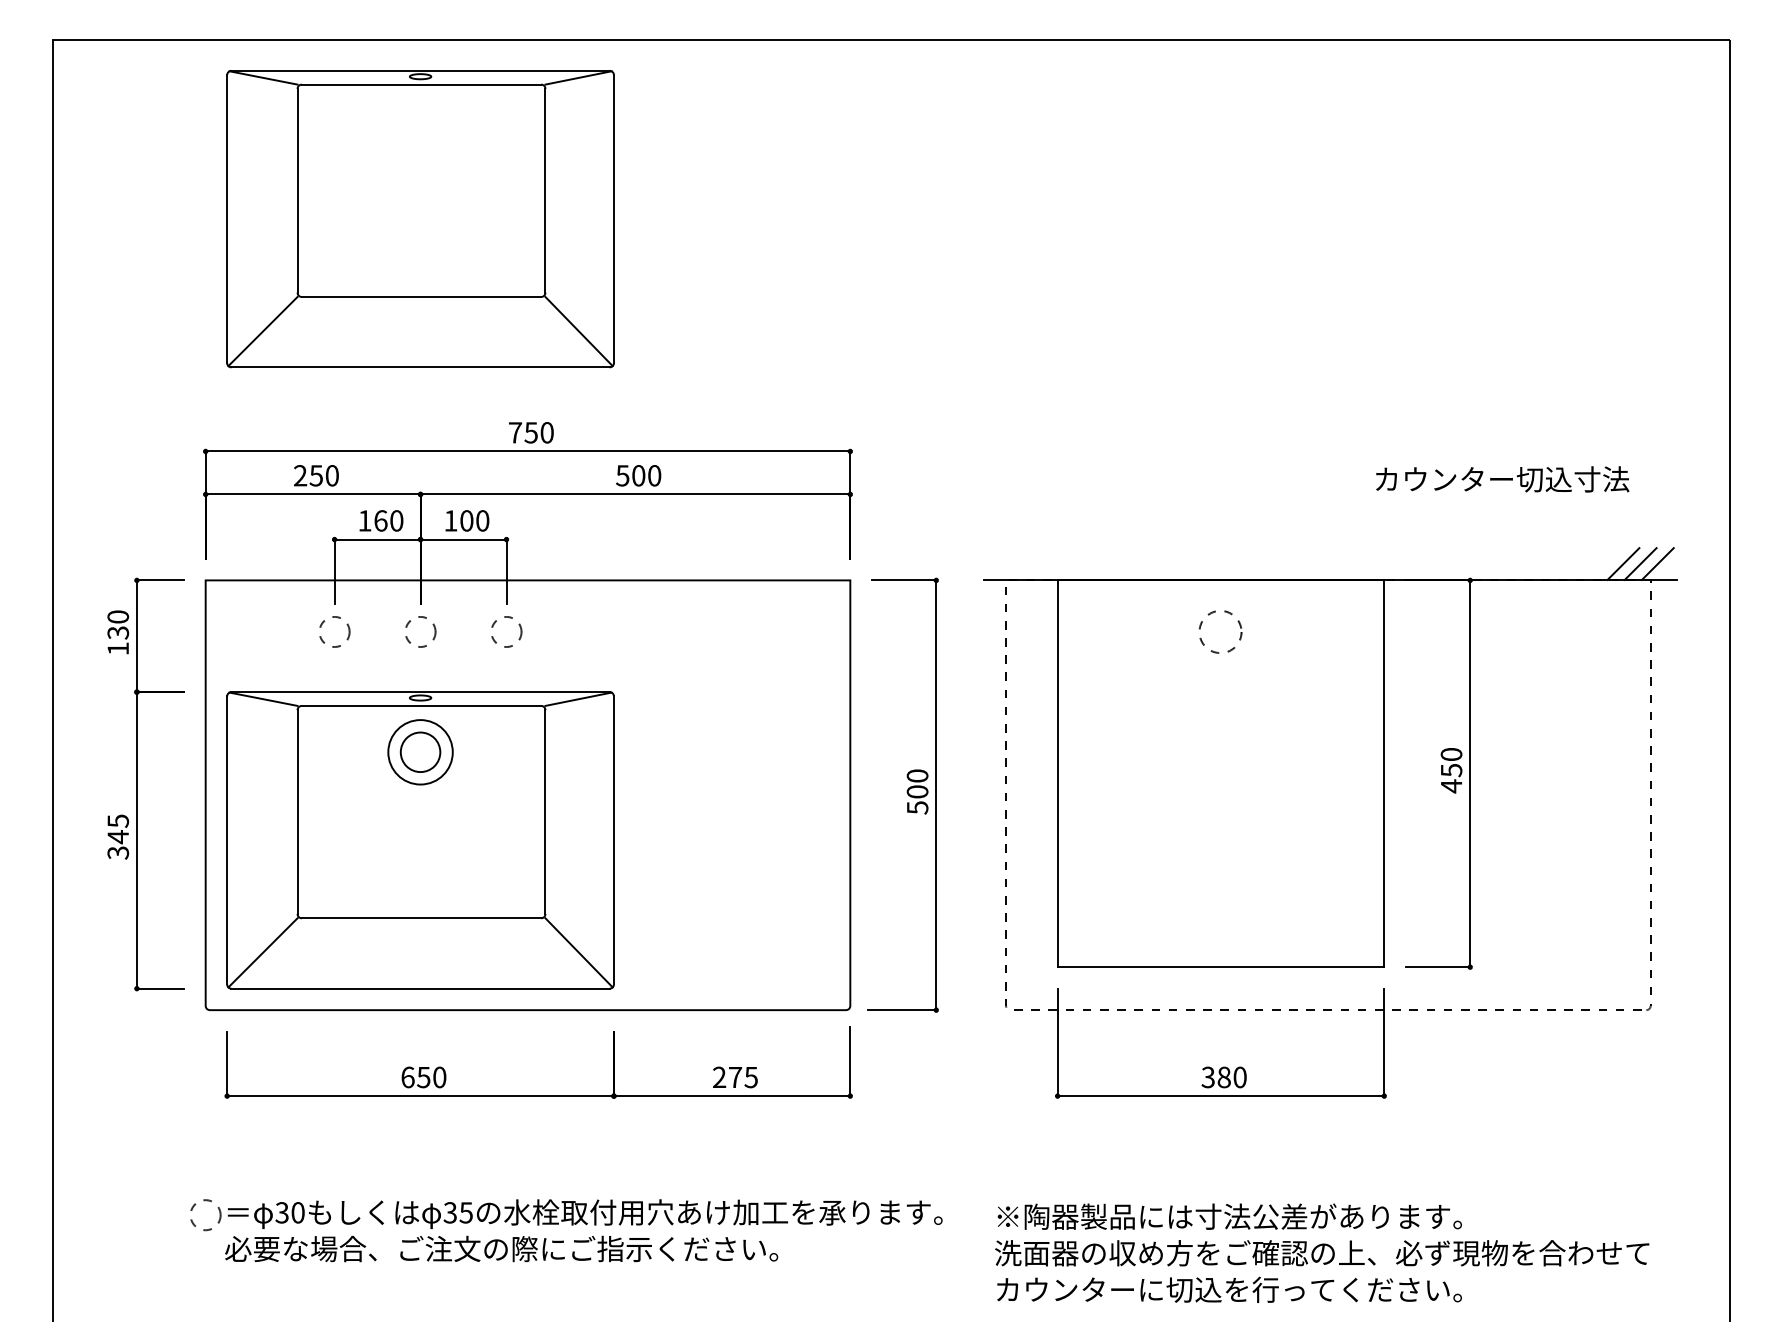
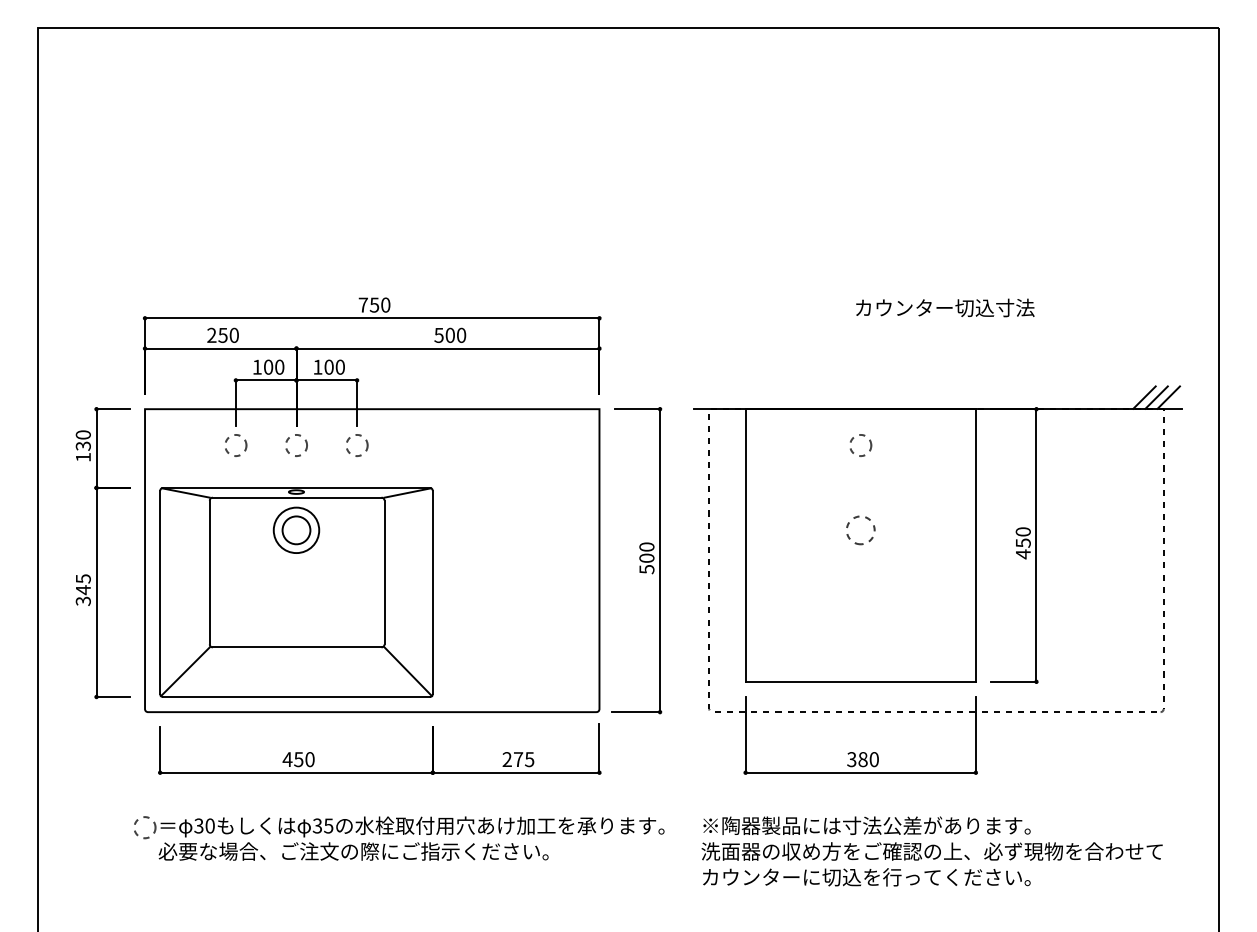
part: (420, 219) -> (296, 154), removed
text: (1502, 478) -> (945, 307), moved
text: (380, 519) -> (268, 366), 160 -> 100
circle: (1222, 631) -> (861, 445), size x0.71
part: (1203, 748) -> (848, 527), added
text: (407, 1077) -> (287, 759), 650 -> 450
part: (566, 1230) -> (399, 838), moved
text: (1321, 1253) -> (931, 851), moved

